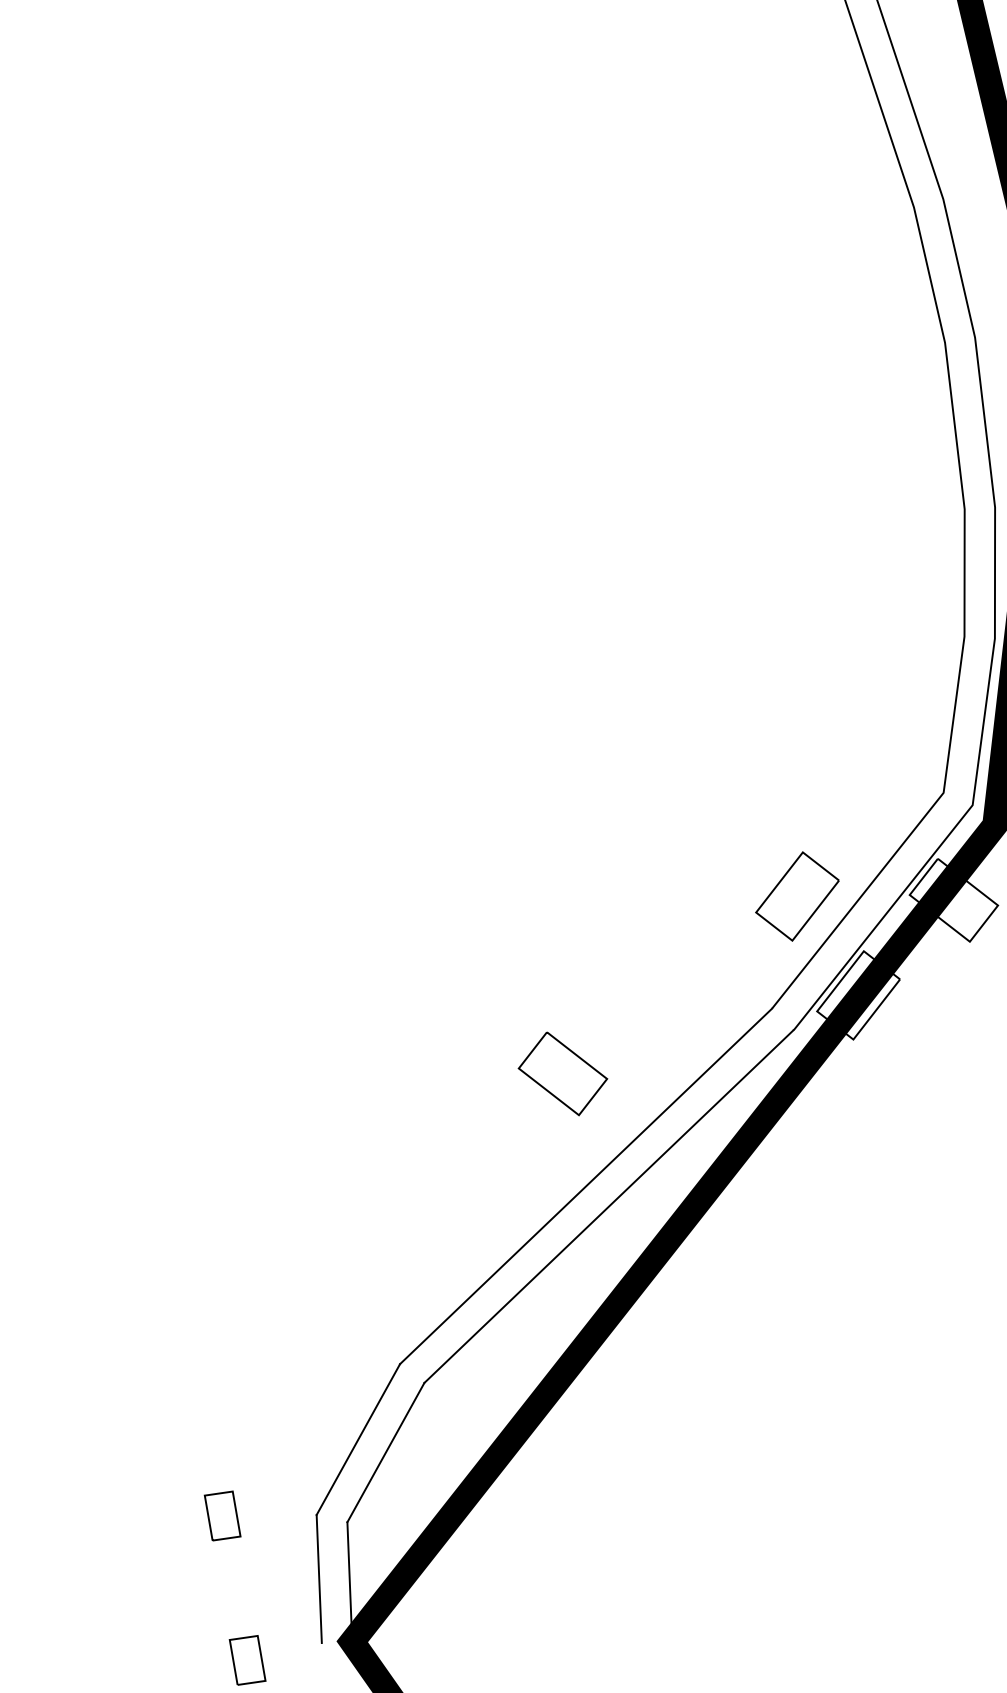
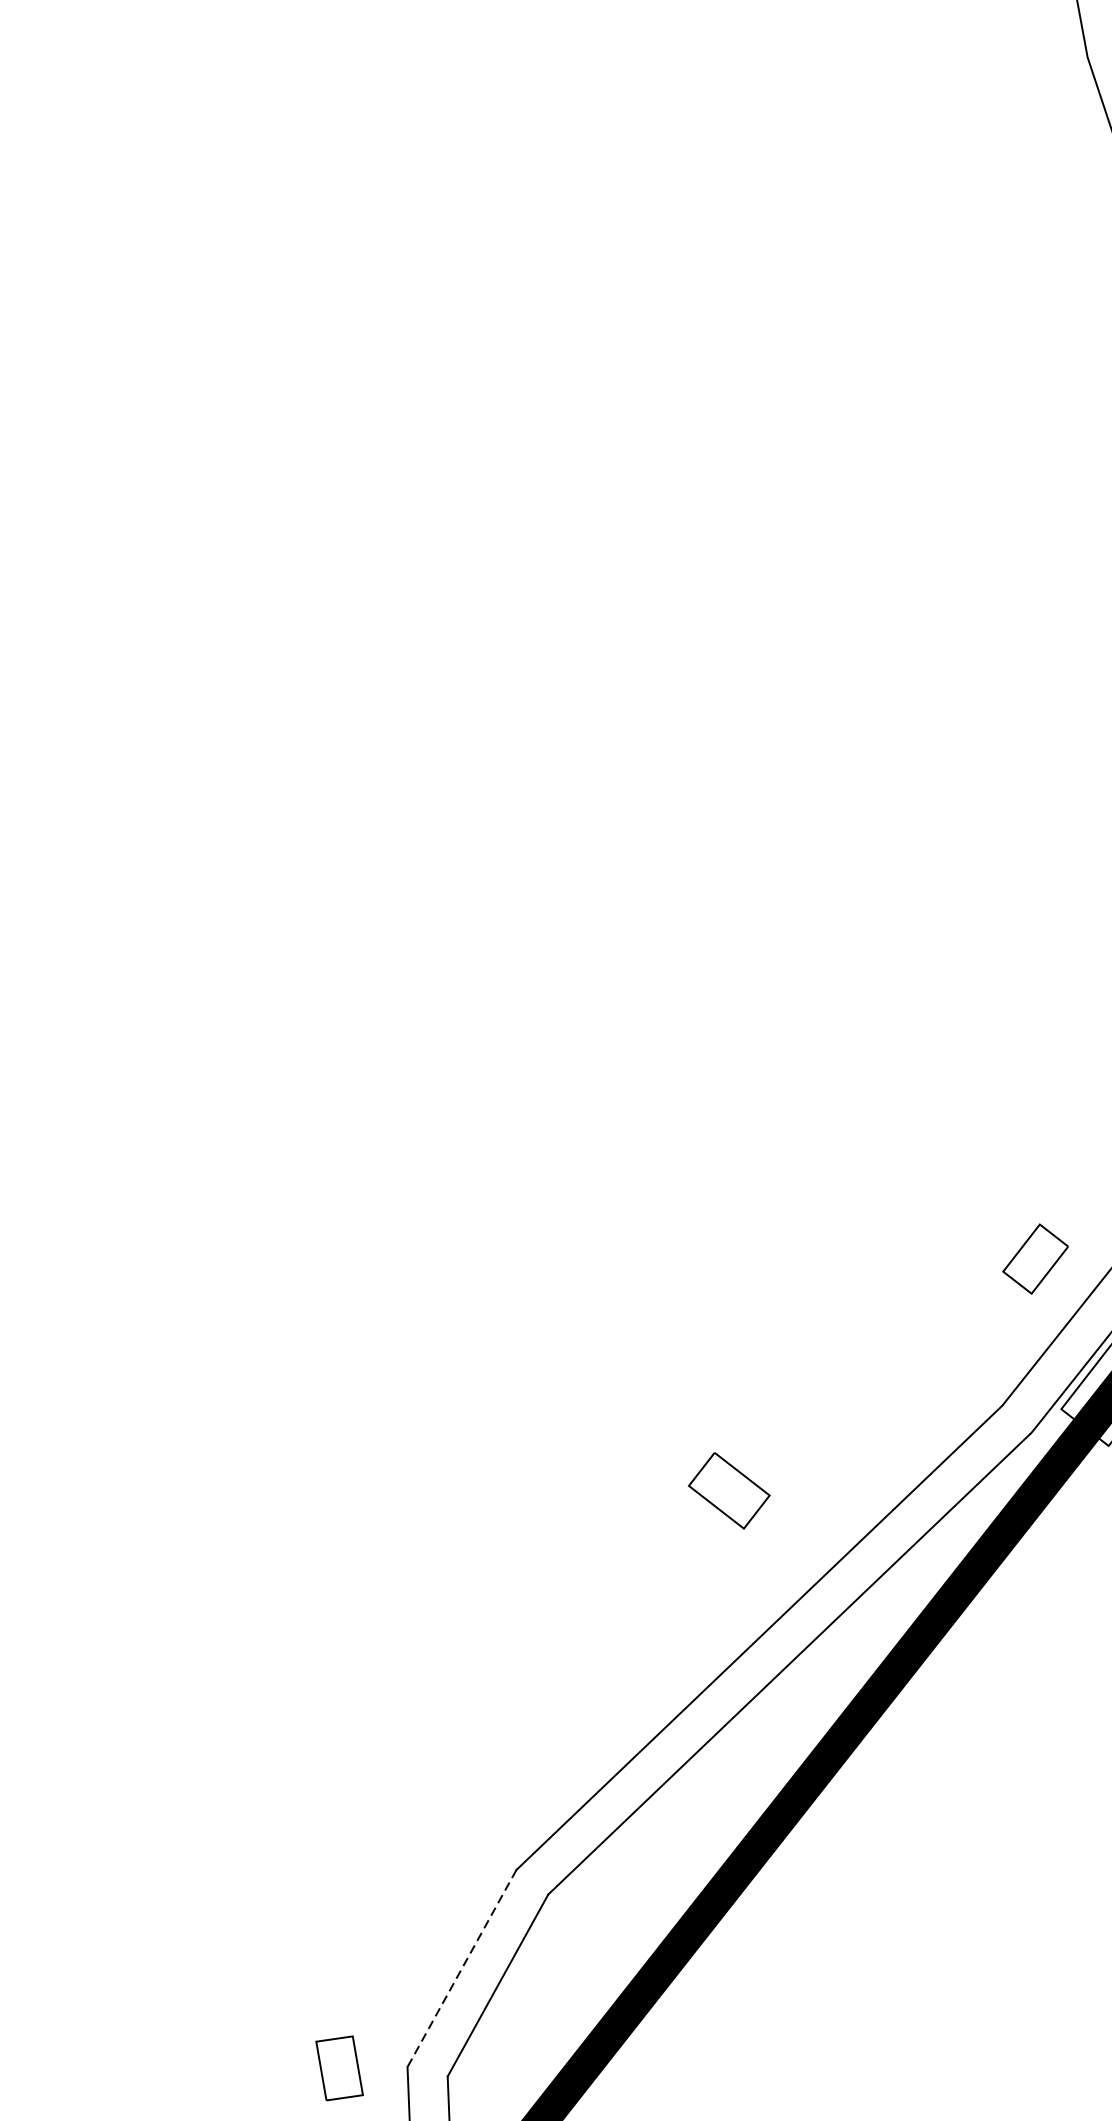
part: (797, 896) -> (1035, 1259), size x0.6
part: (562, 1073) -> (728, 1490), size x0.7
line: (358, 1440) -> (462, 1969), solid -> dashed
part: (222, 1515) -> (339, 2067), moved

